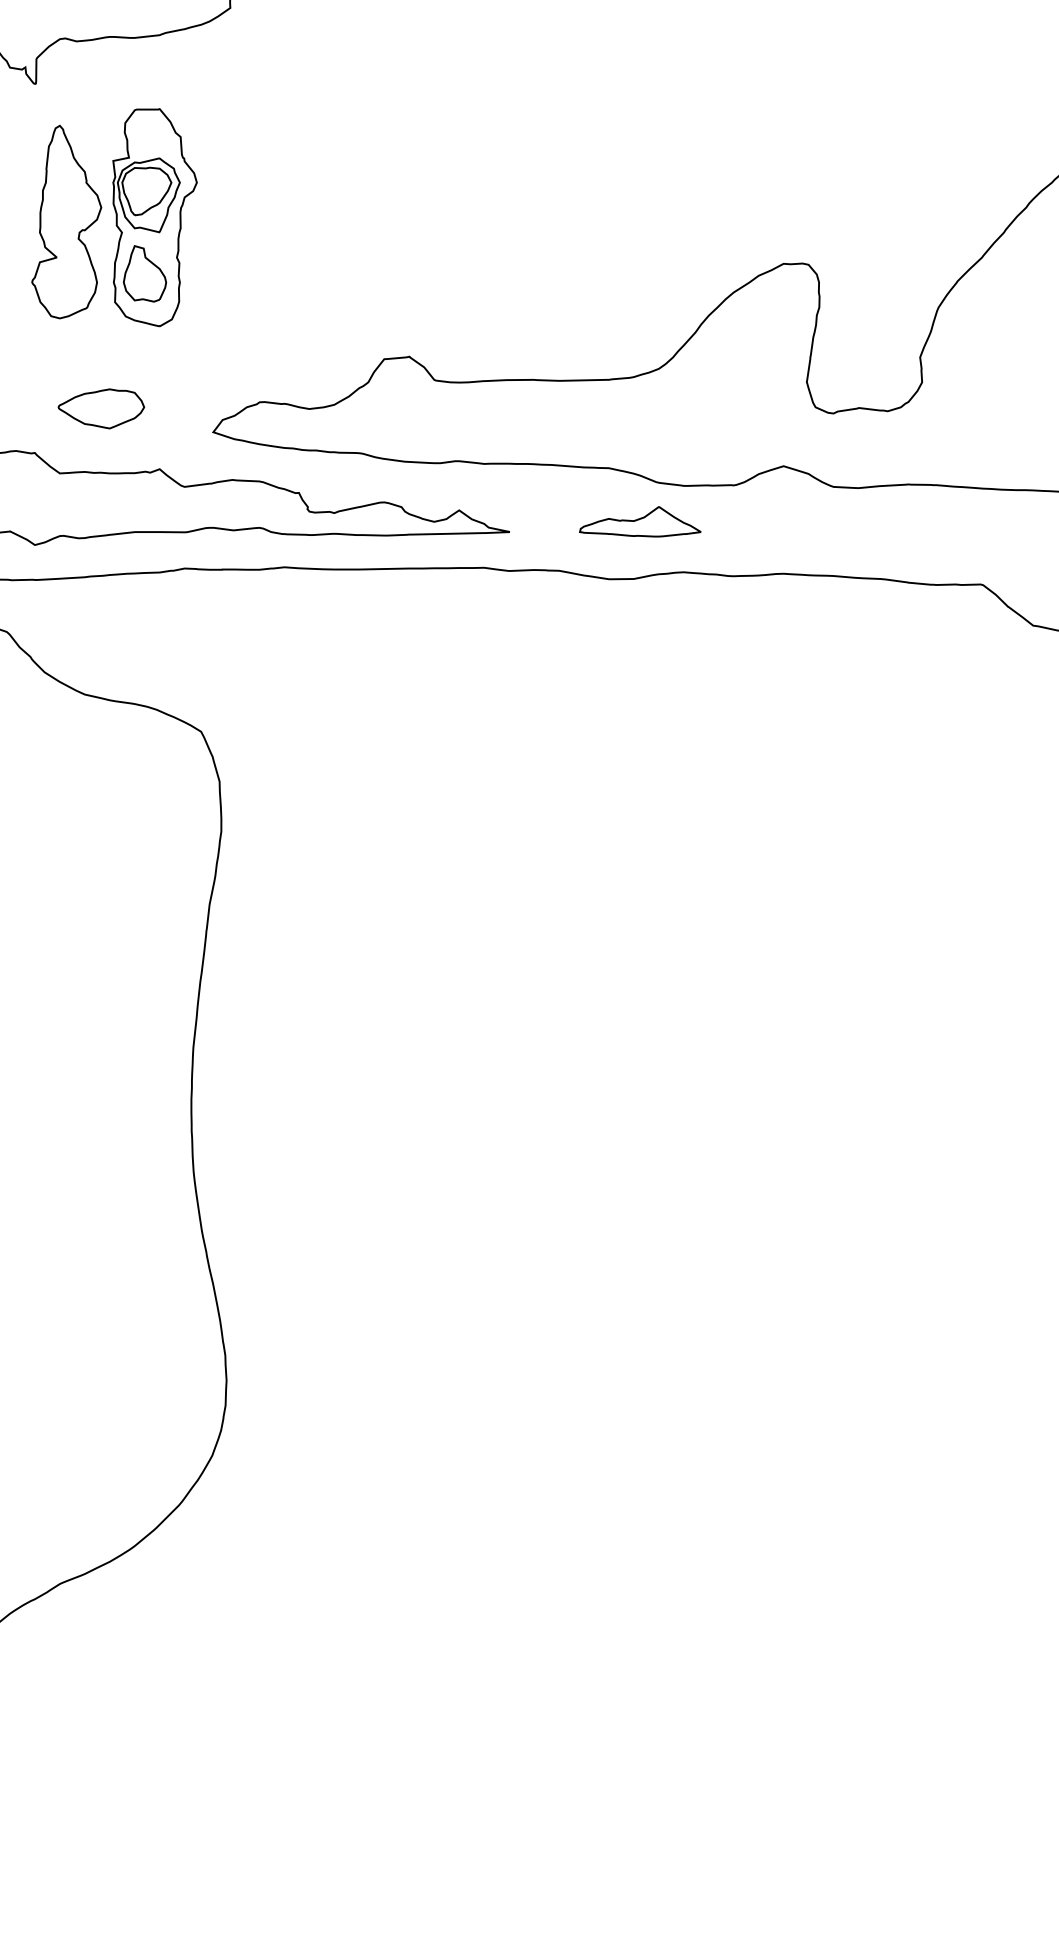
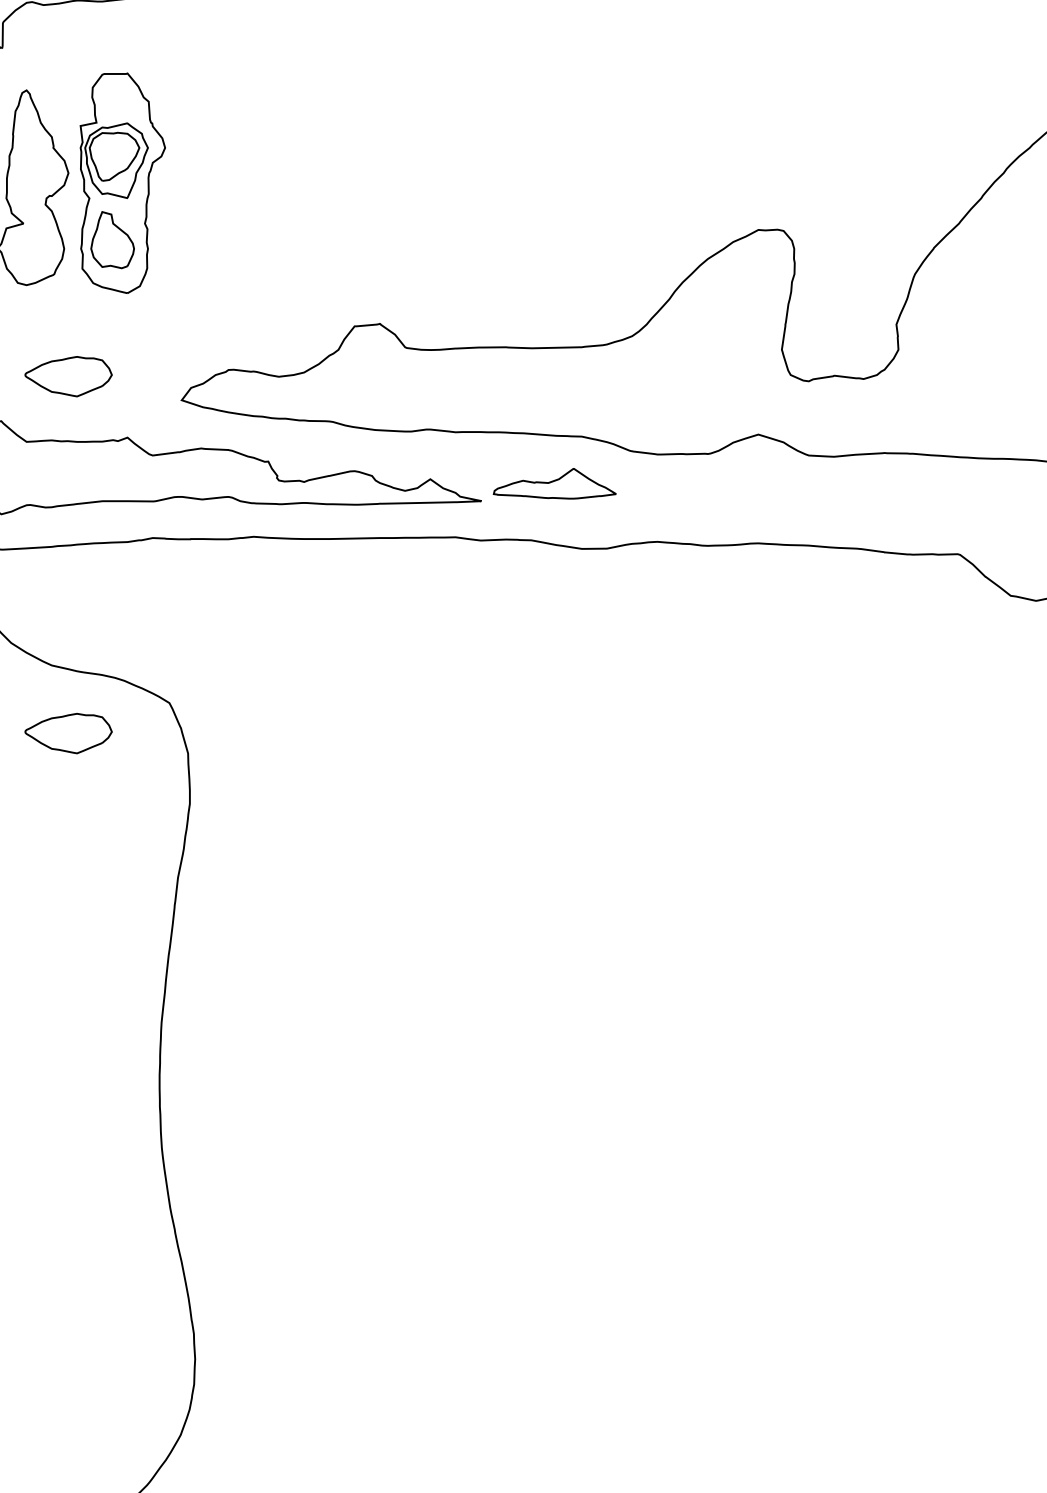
part: (640, 521) -> (555, 483), moved
part: (101, 761) -> (68, 733), added

